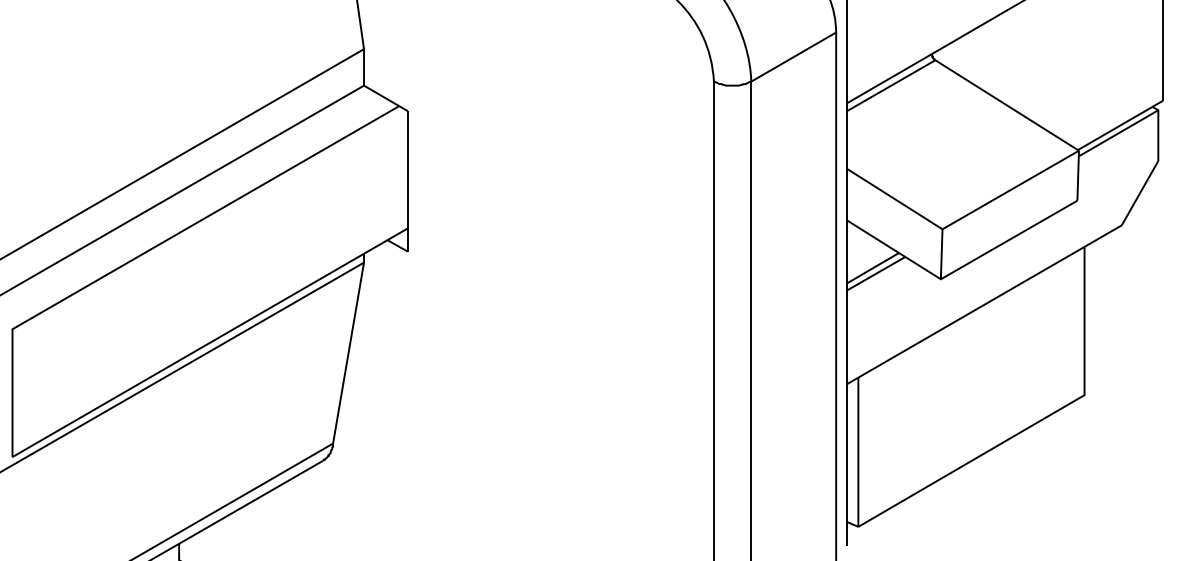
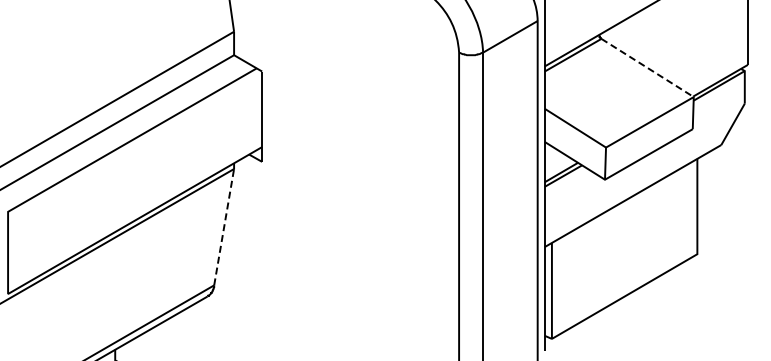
line: (1006, 104) -> (647, 67), solid -> dashed
line: (349, 352) -> (224, 226), solid -> dashed

